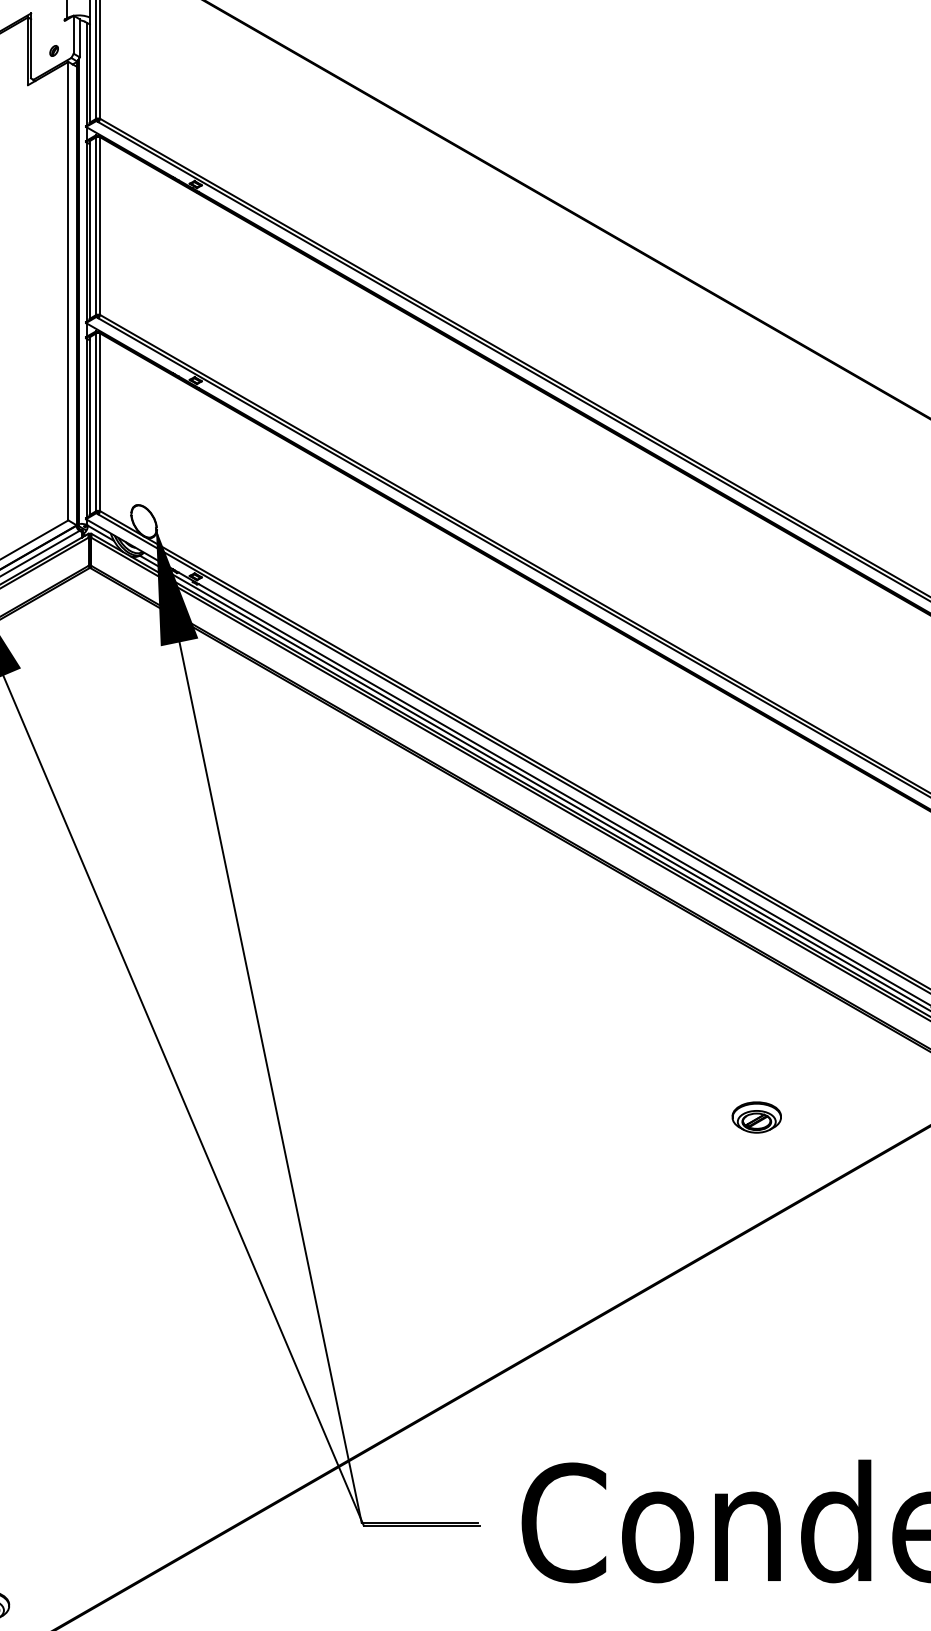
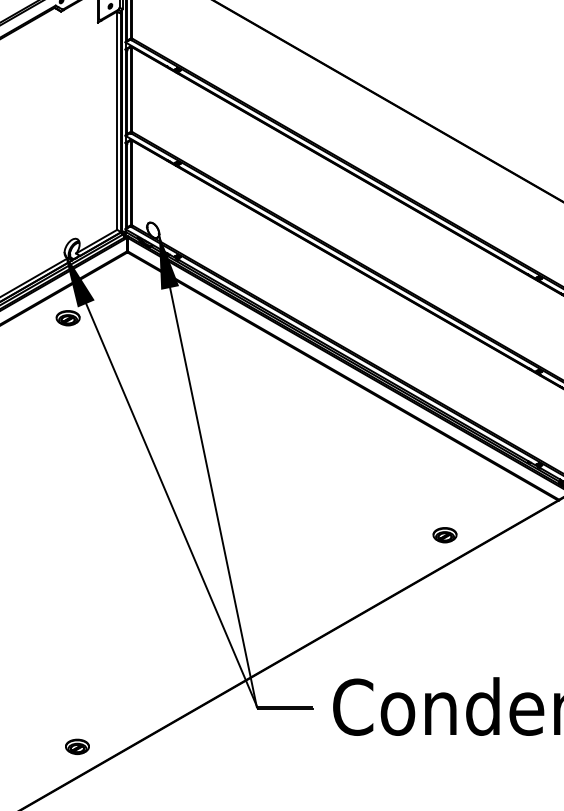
part: (755, 1118) -> (444, 535), moved

